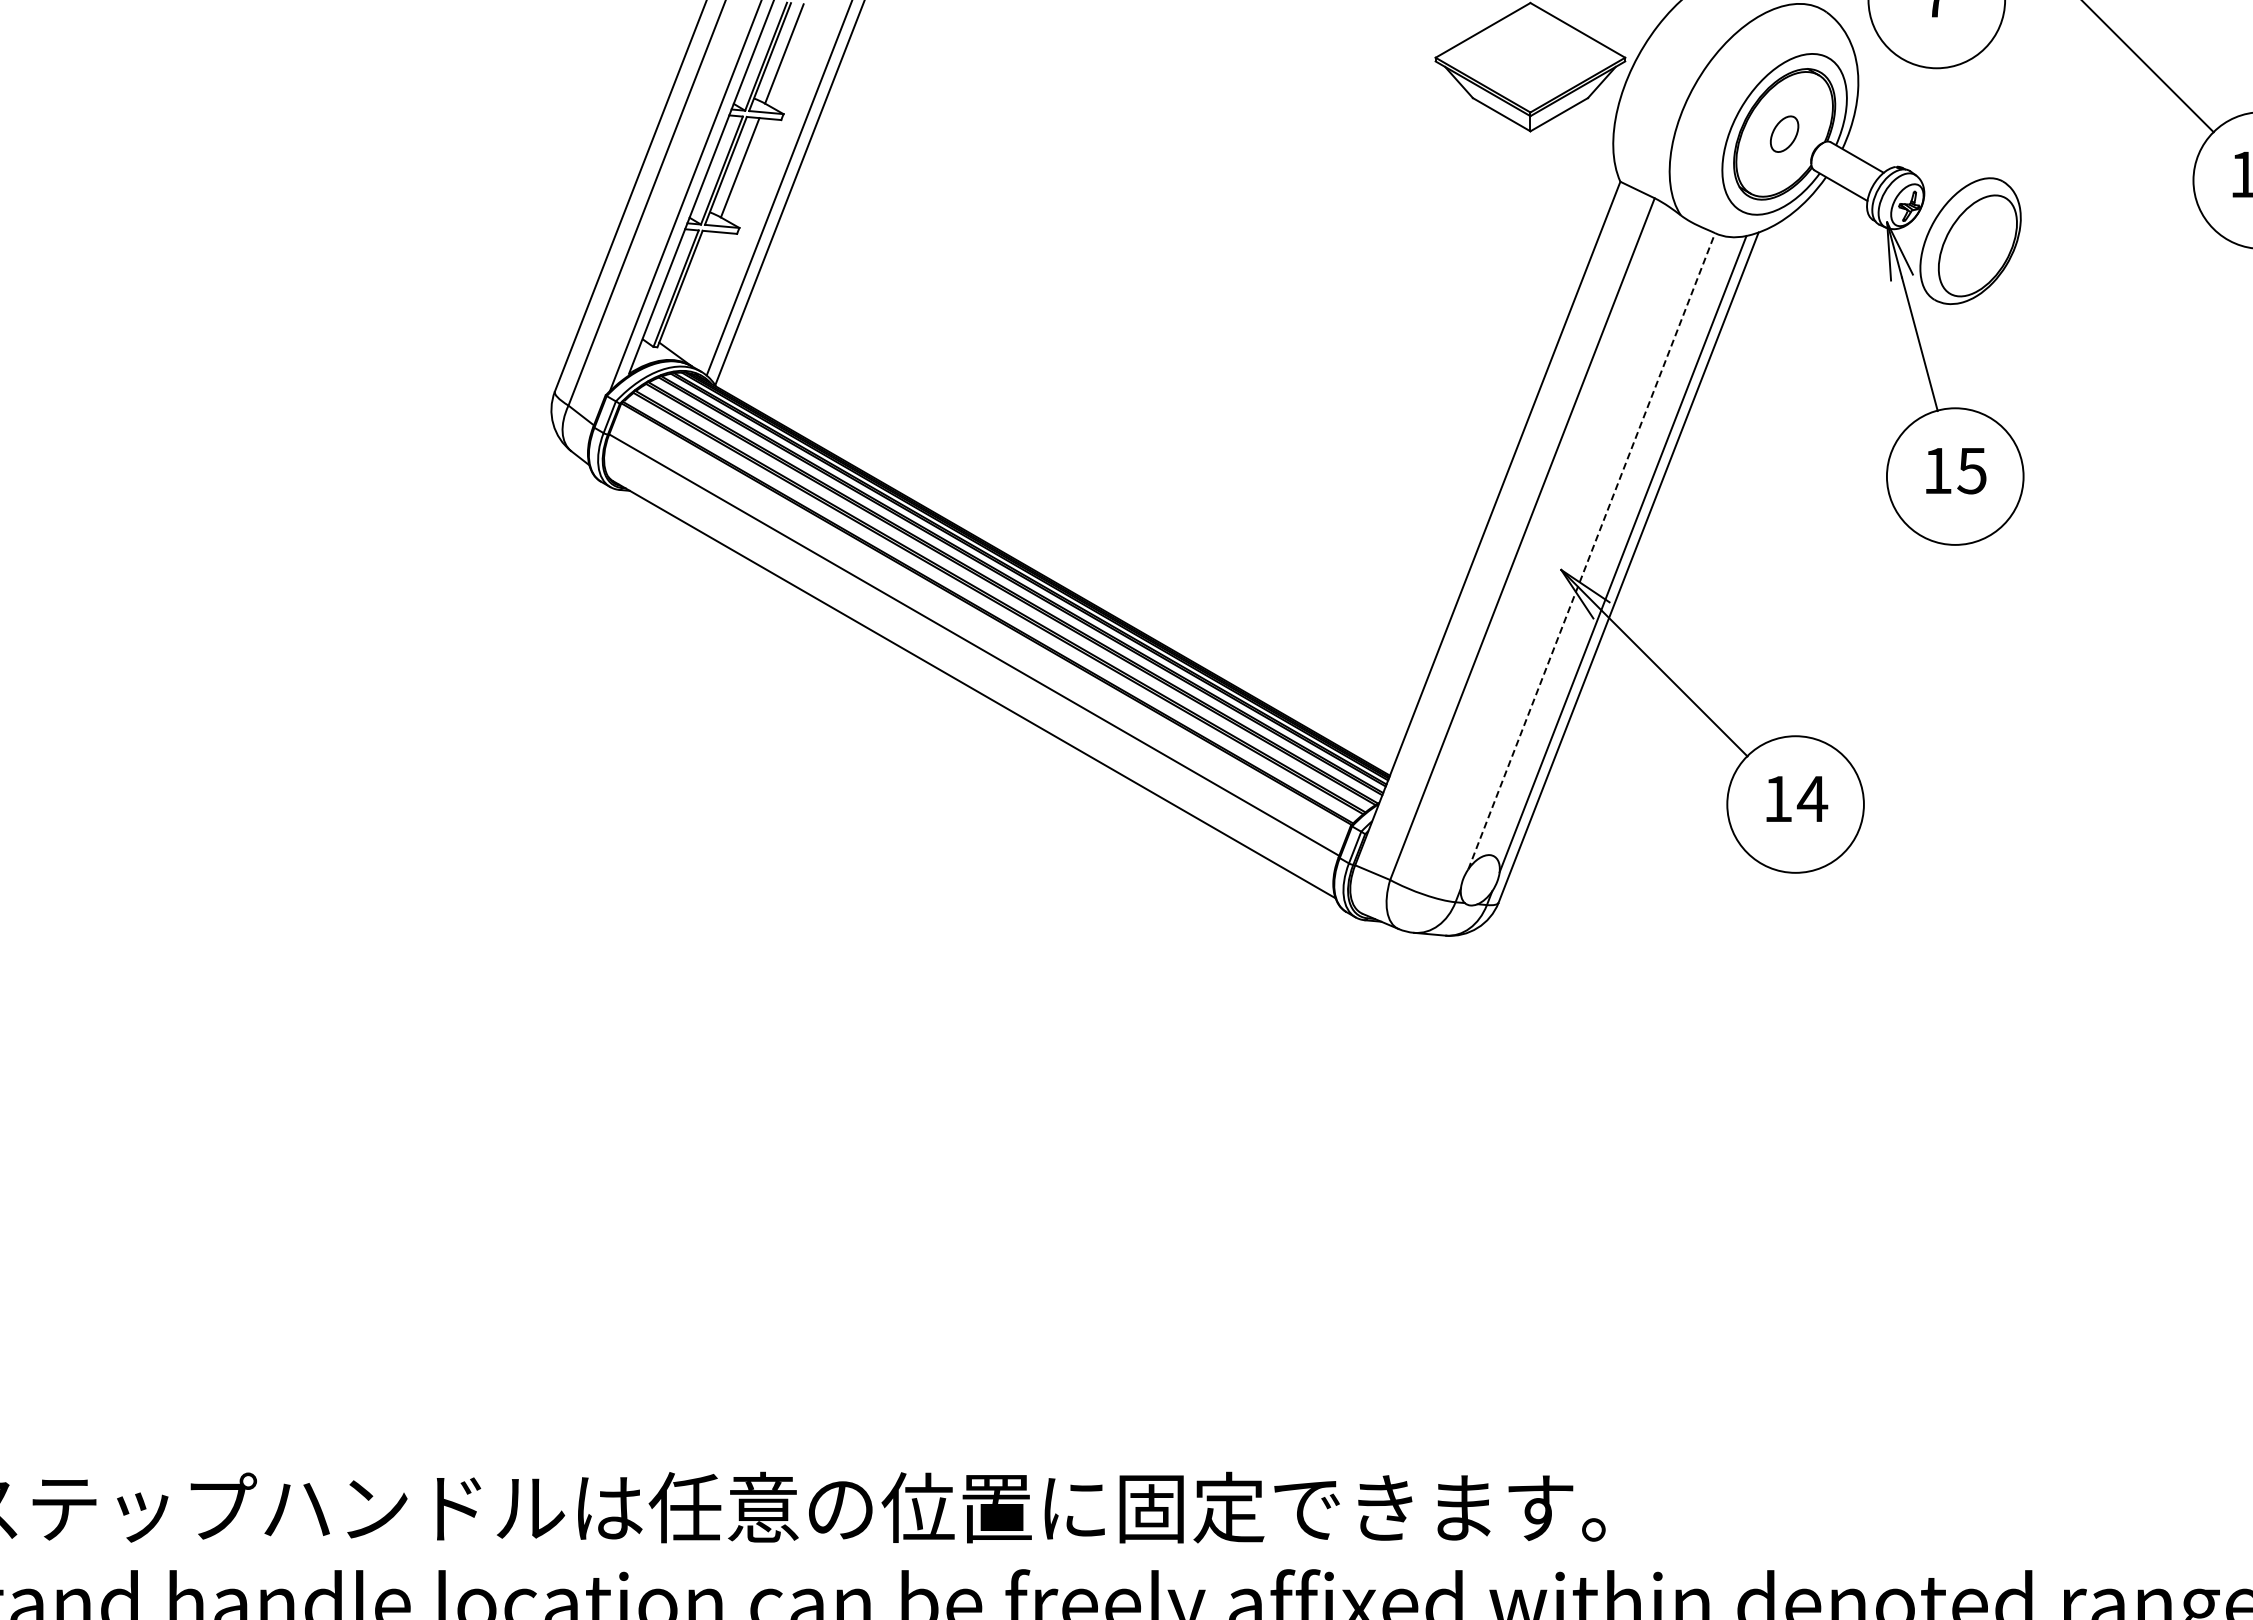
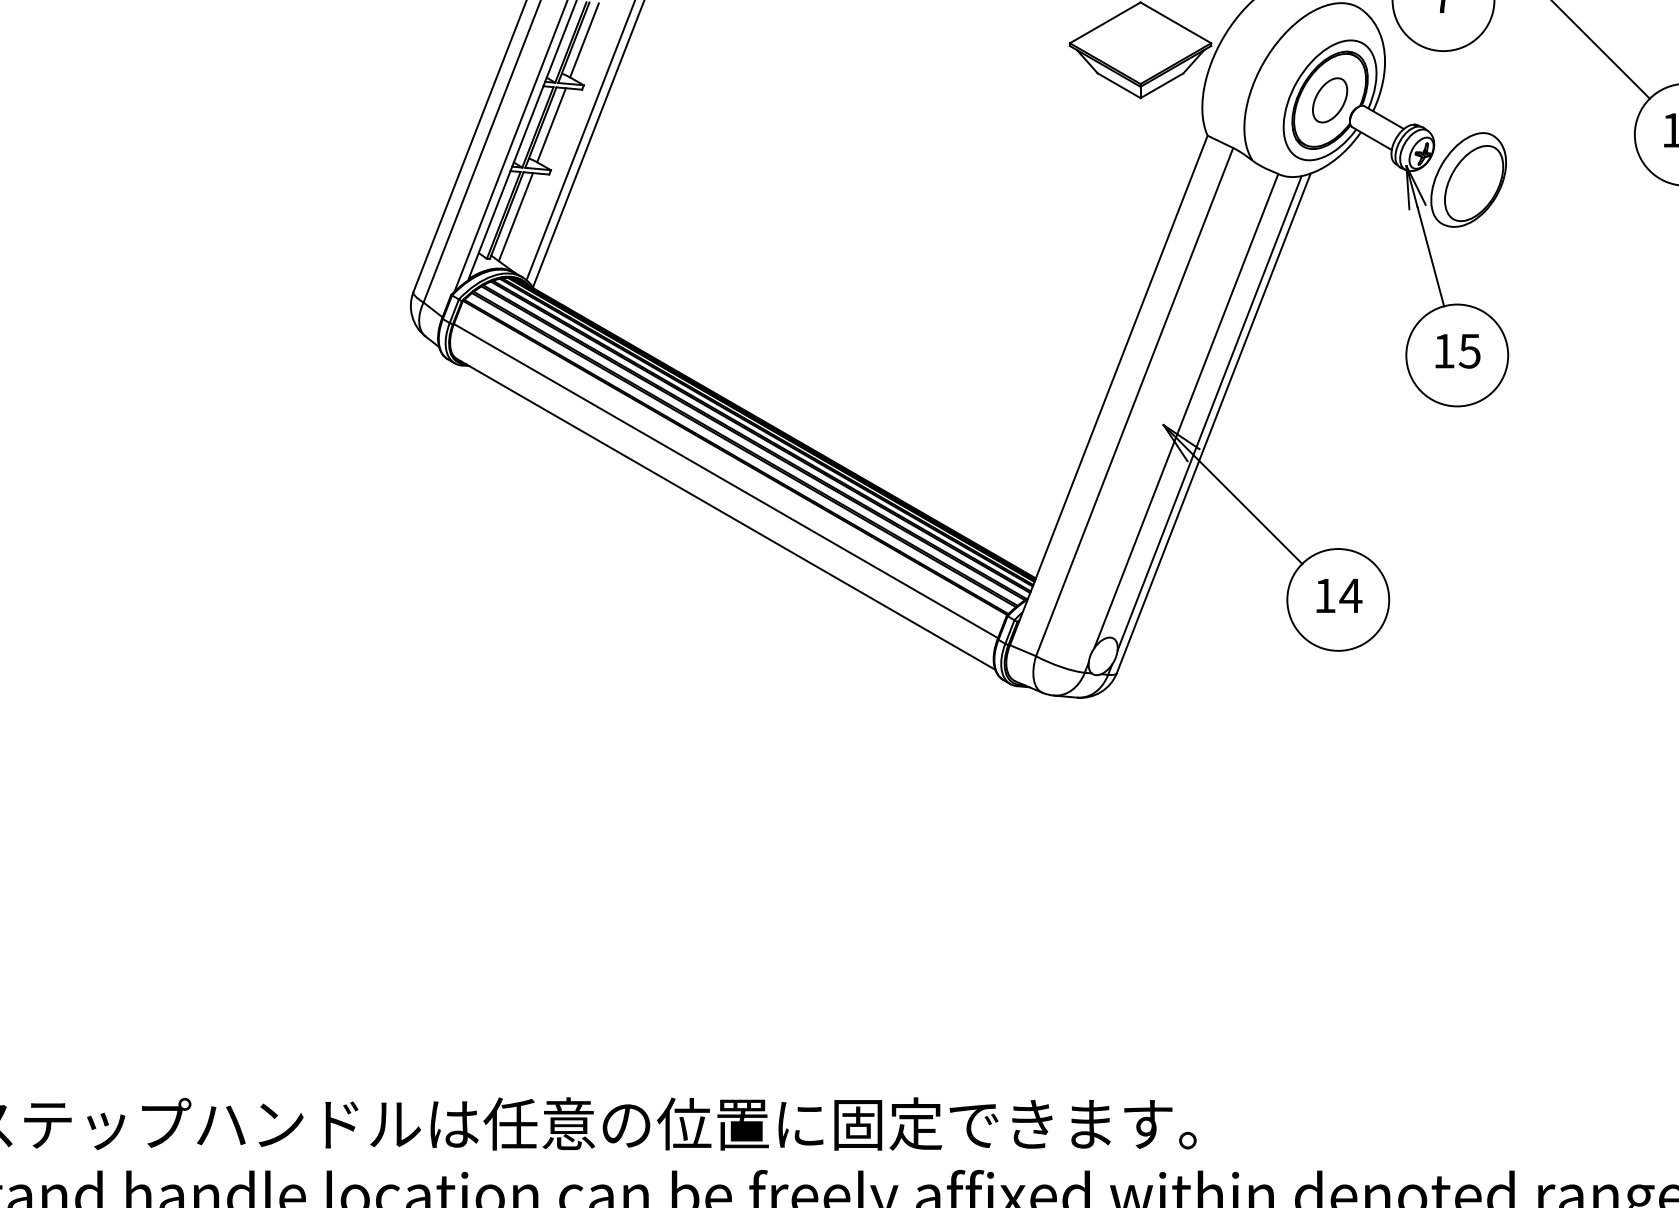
part: (1784, 133) -> (1329, 99), size x1.67
line: (692, 290) -> (515, 216), added
line: (1591, 550) -> (1186, 410), dashed -> solid

